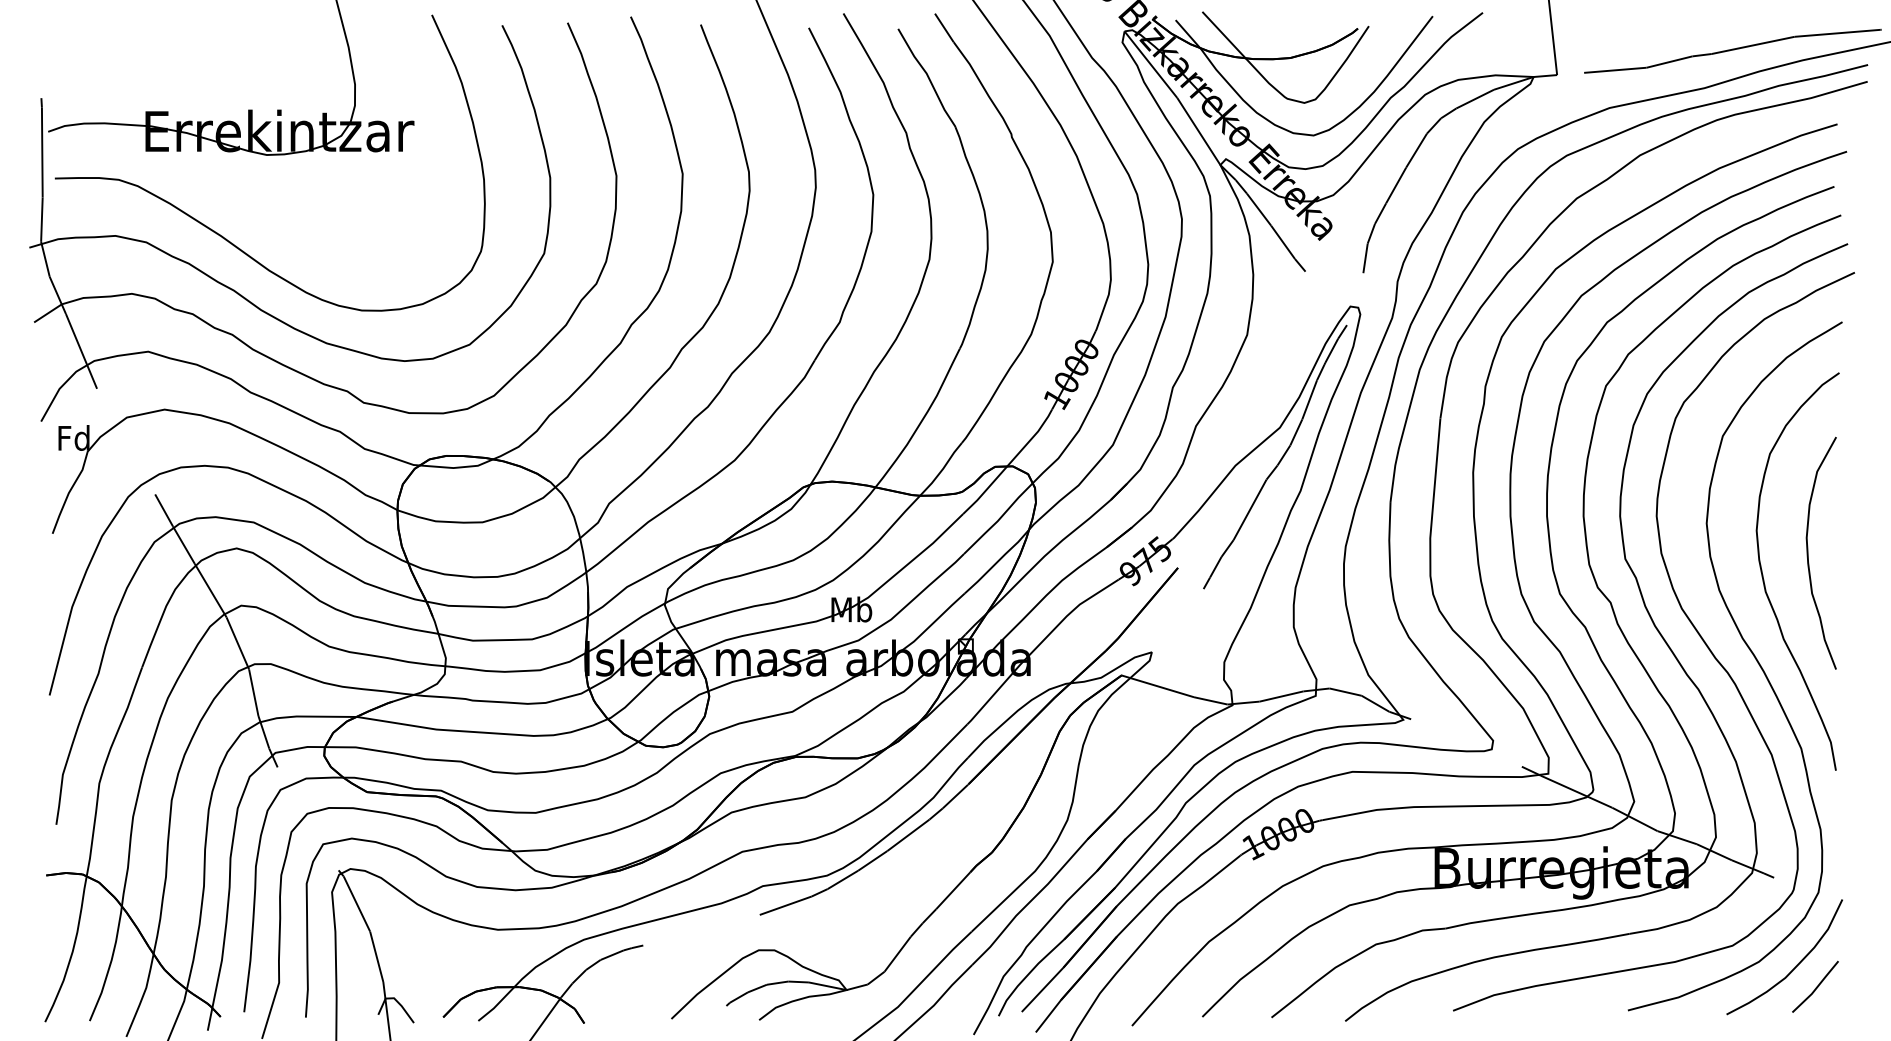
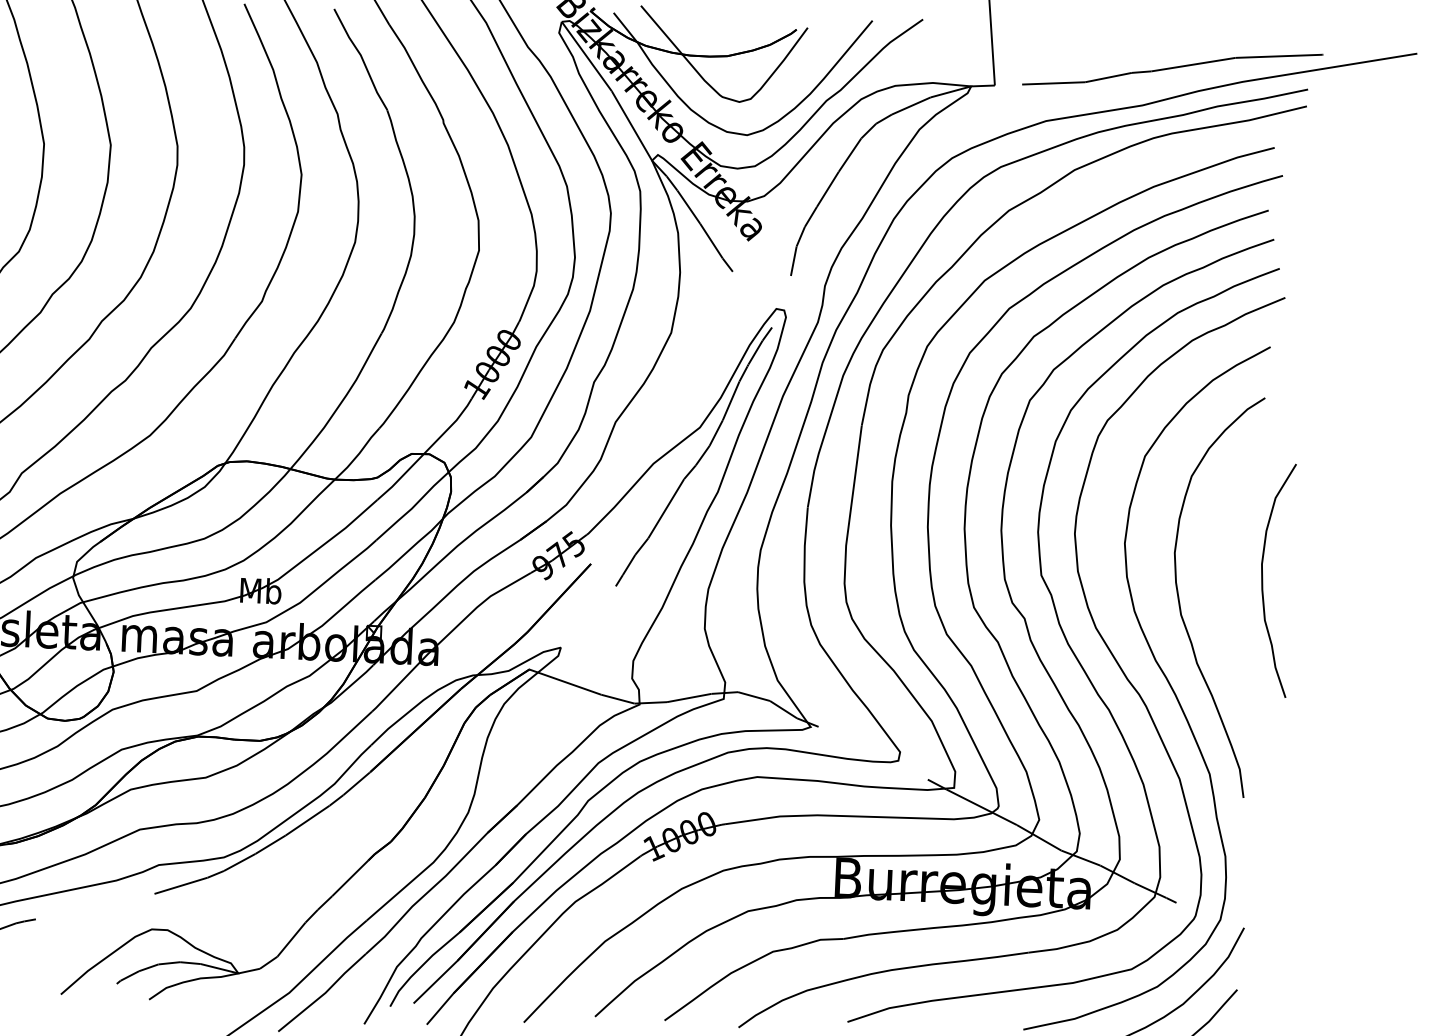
curve: (1808, 552) -> (1263, 578), moved

